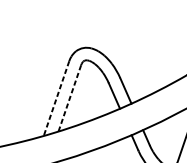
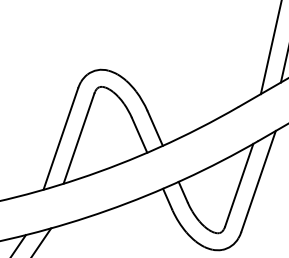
line: (56, 98) -> (60, 138), dashed -> solid
line: (69, 99) -> (78, 139), dashed -> solid

